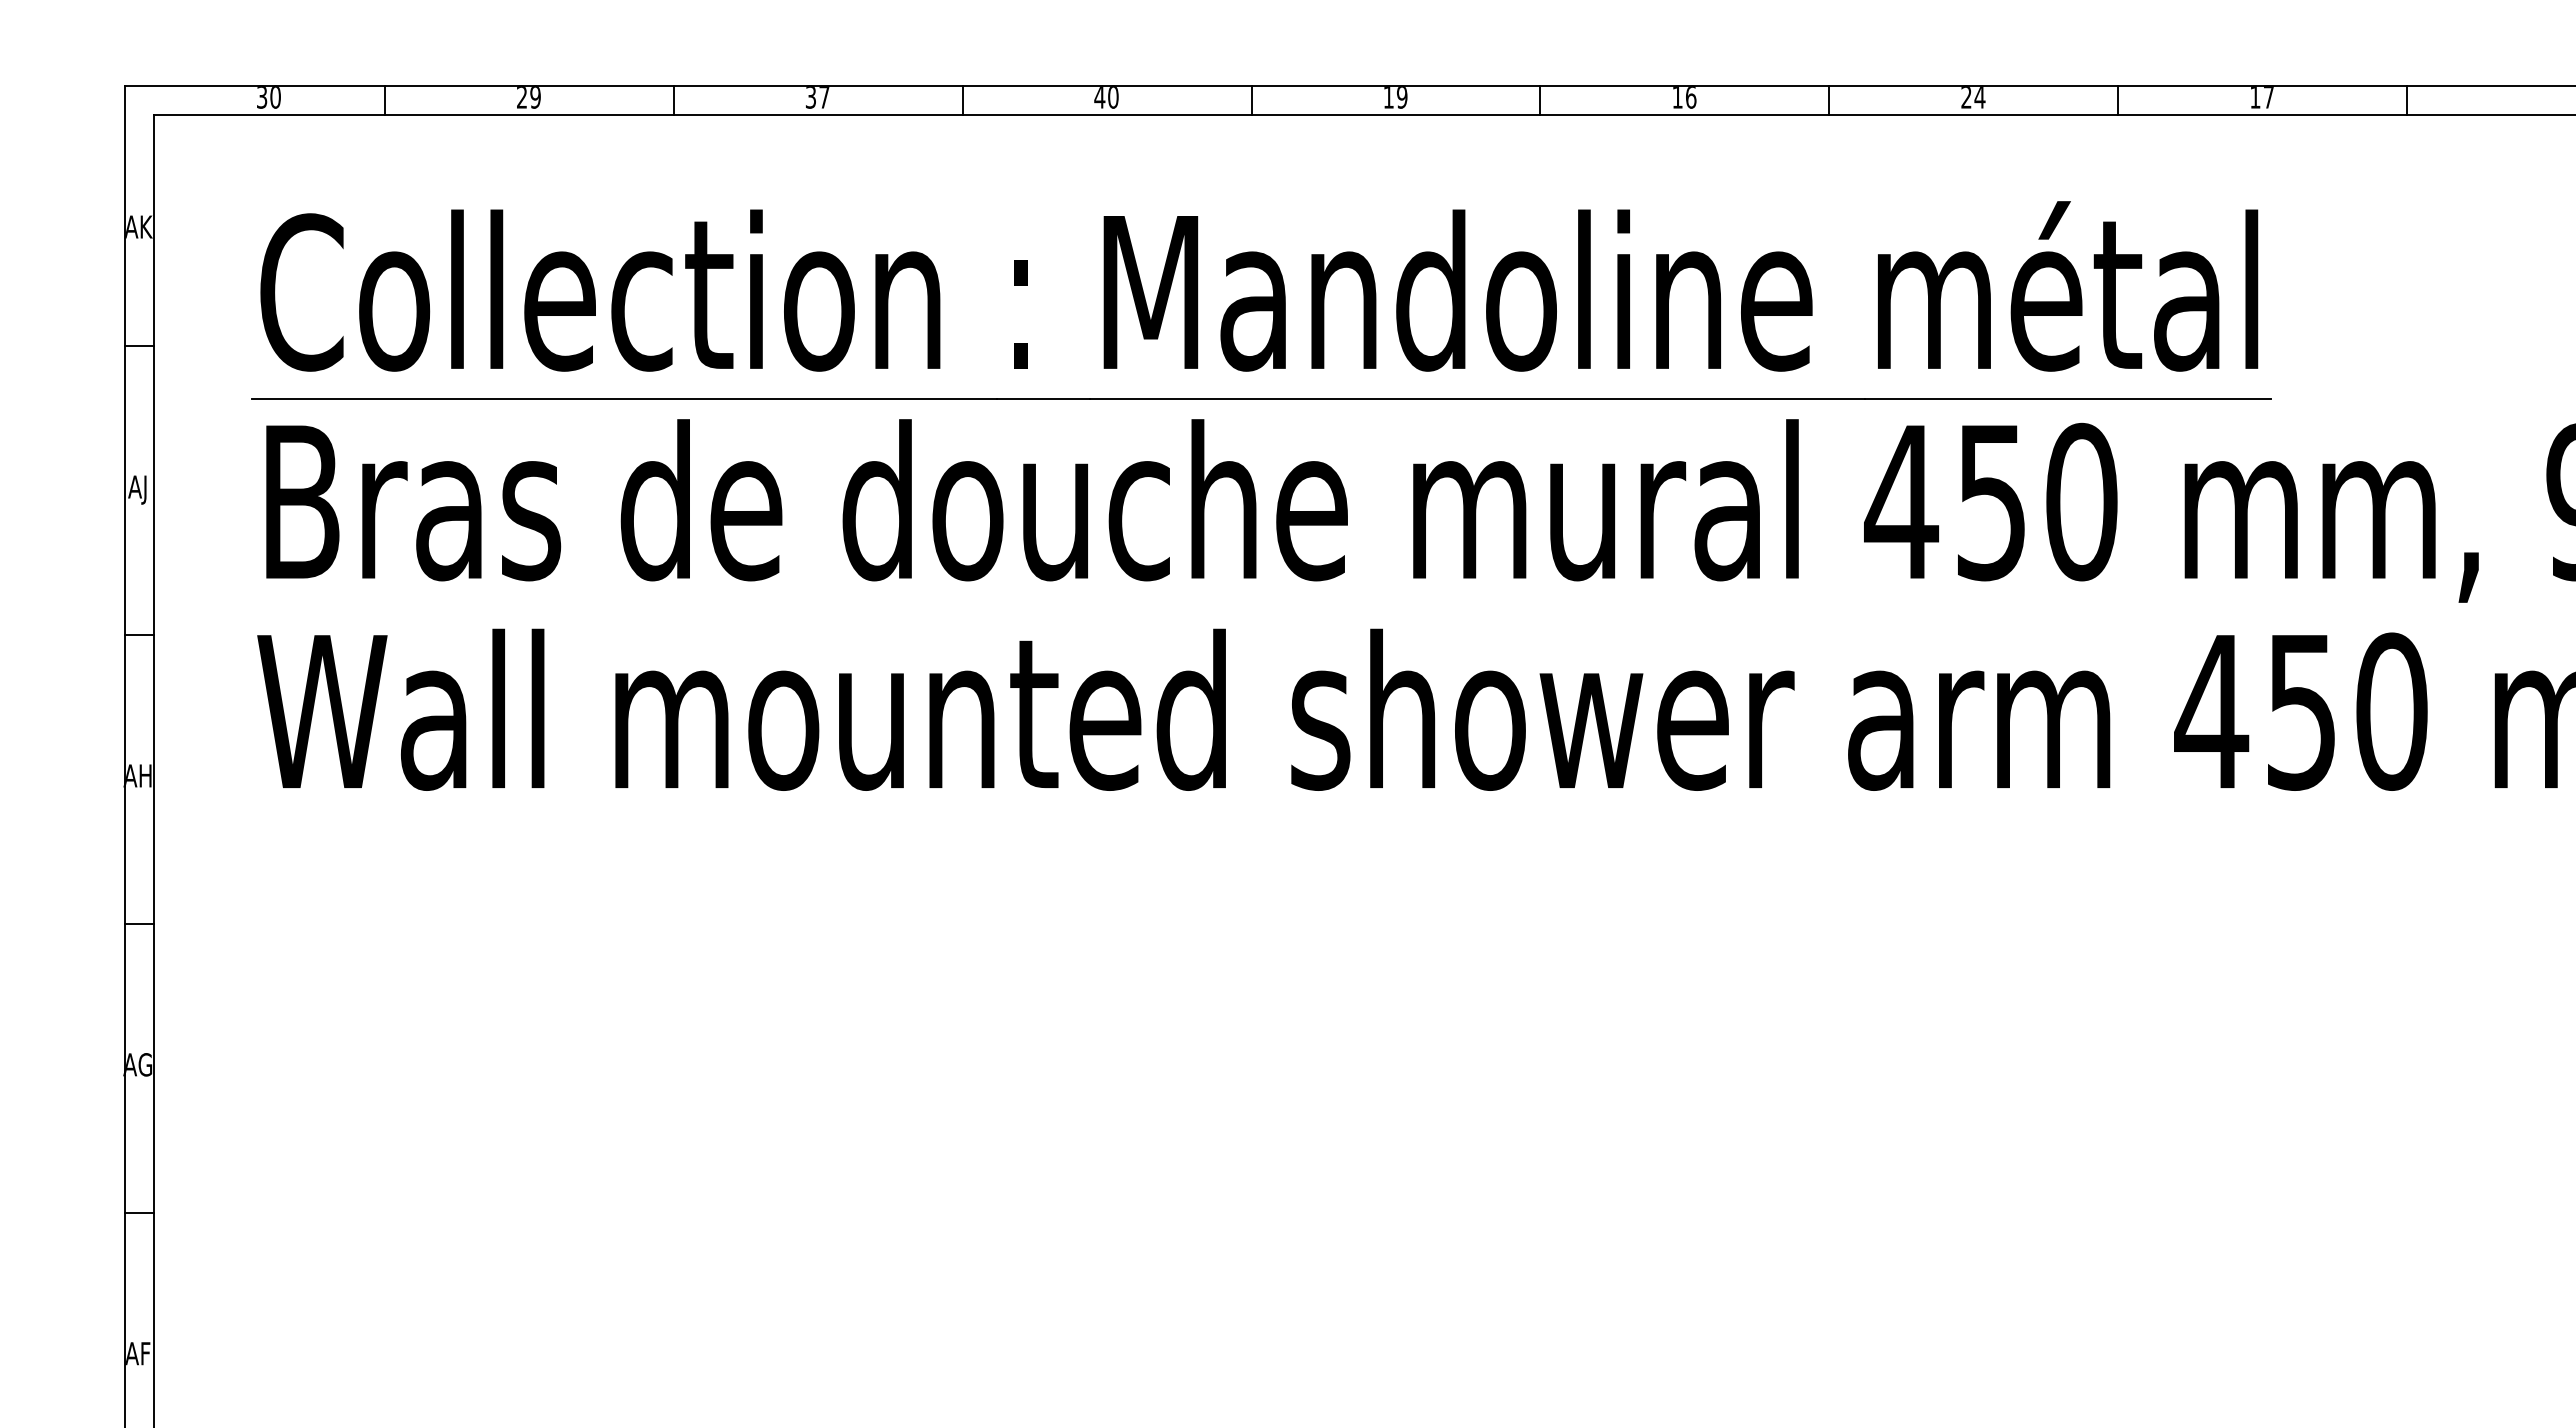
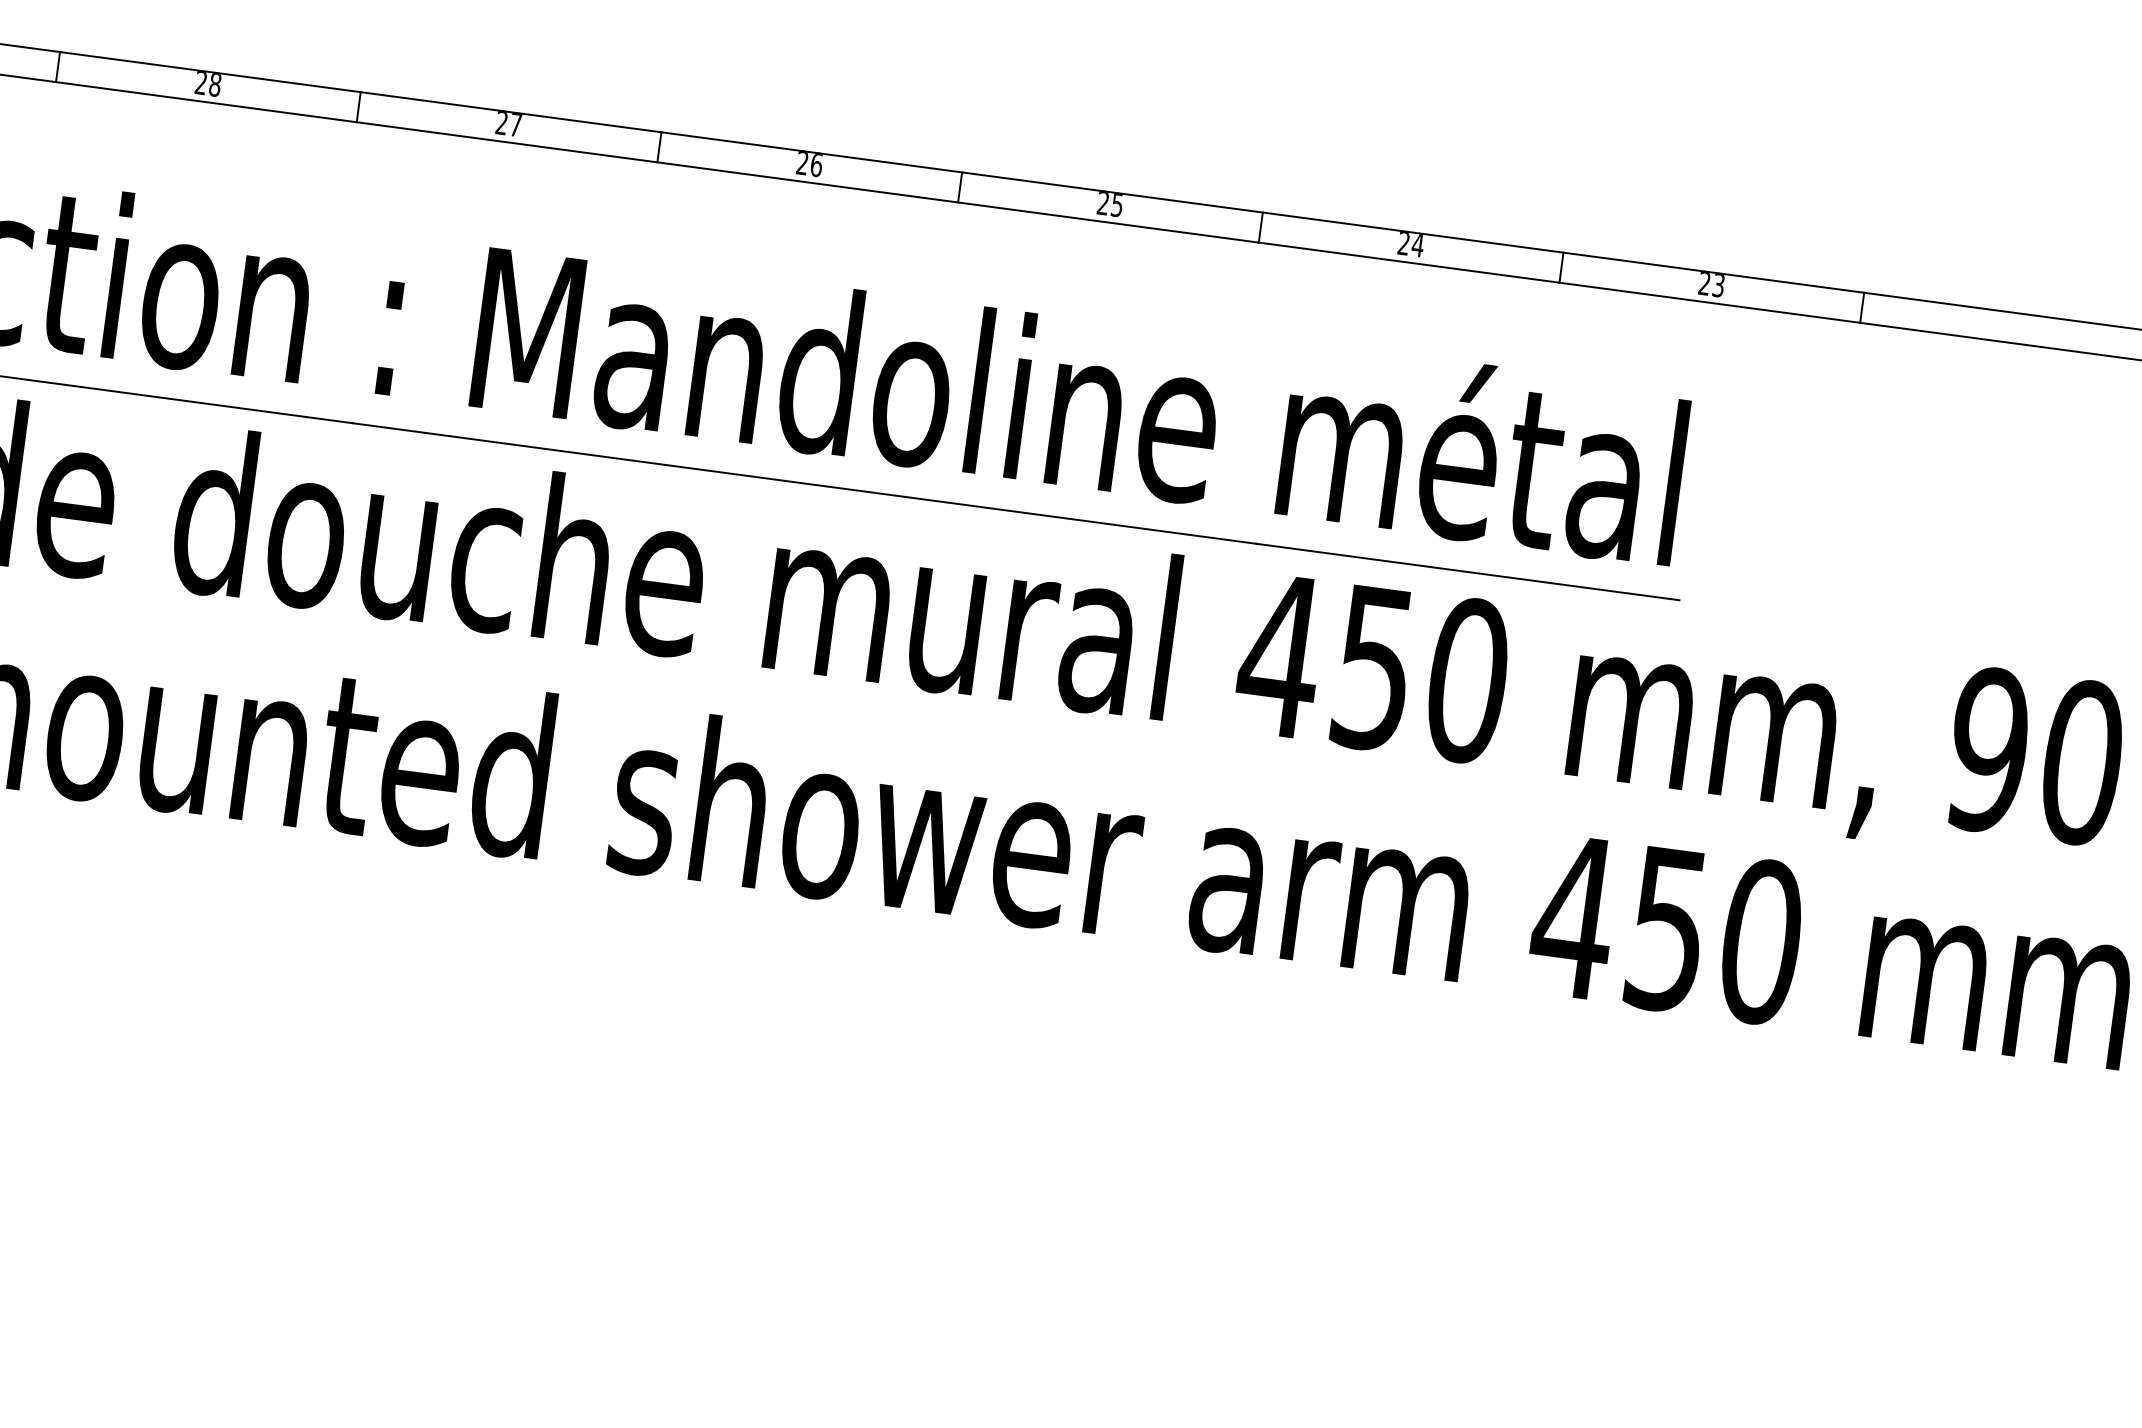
text: (817, 97) -> (208, 84), 37 -> 28
text: (1106, 97) -> (508, 124), 40 -> 27
text: (1395, 97) -> (809, 164), 19 -> 26
text: (1684, 97) -> (1110, 204), 16 -> 25
text: (2261, 97) -> (1711, 284), 17 -> 23

